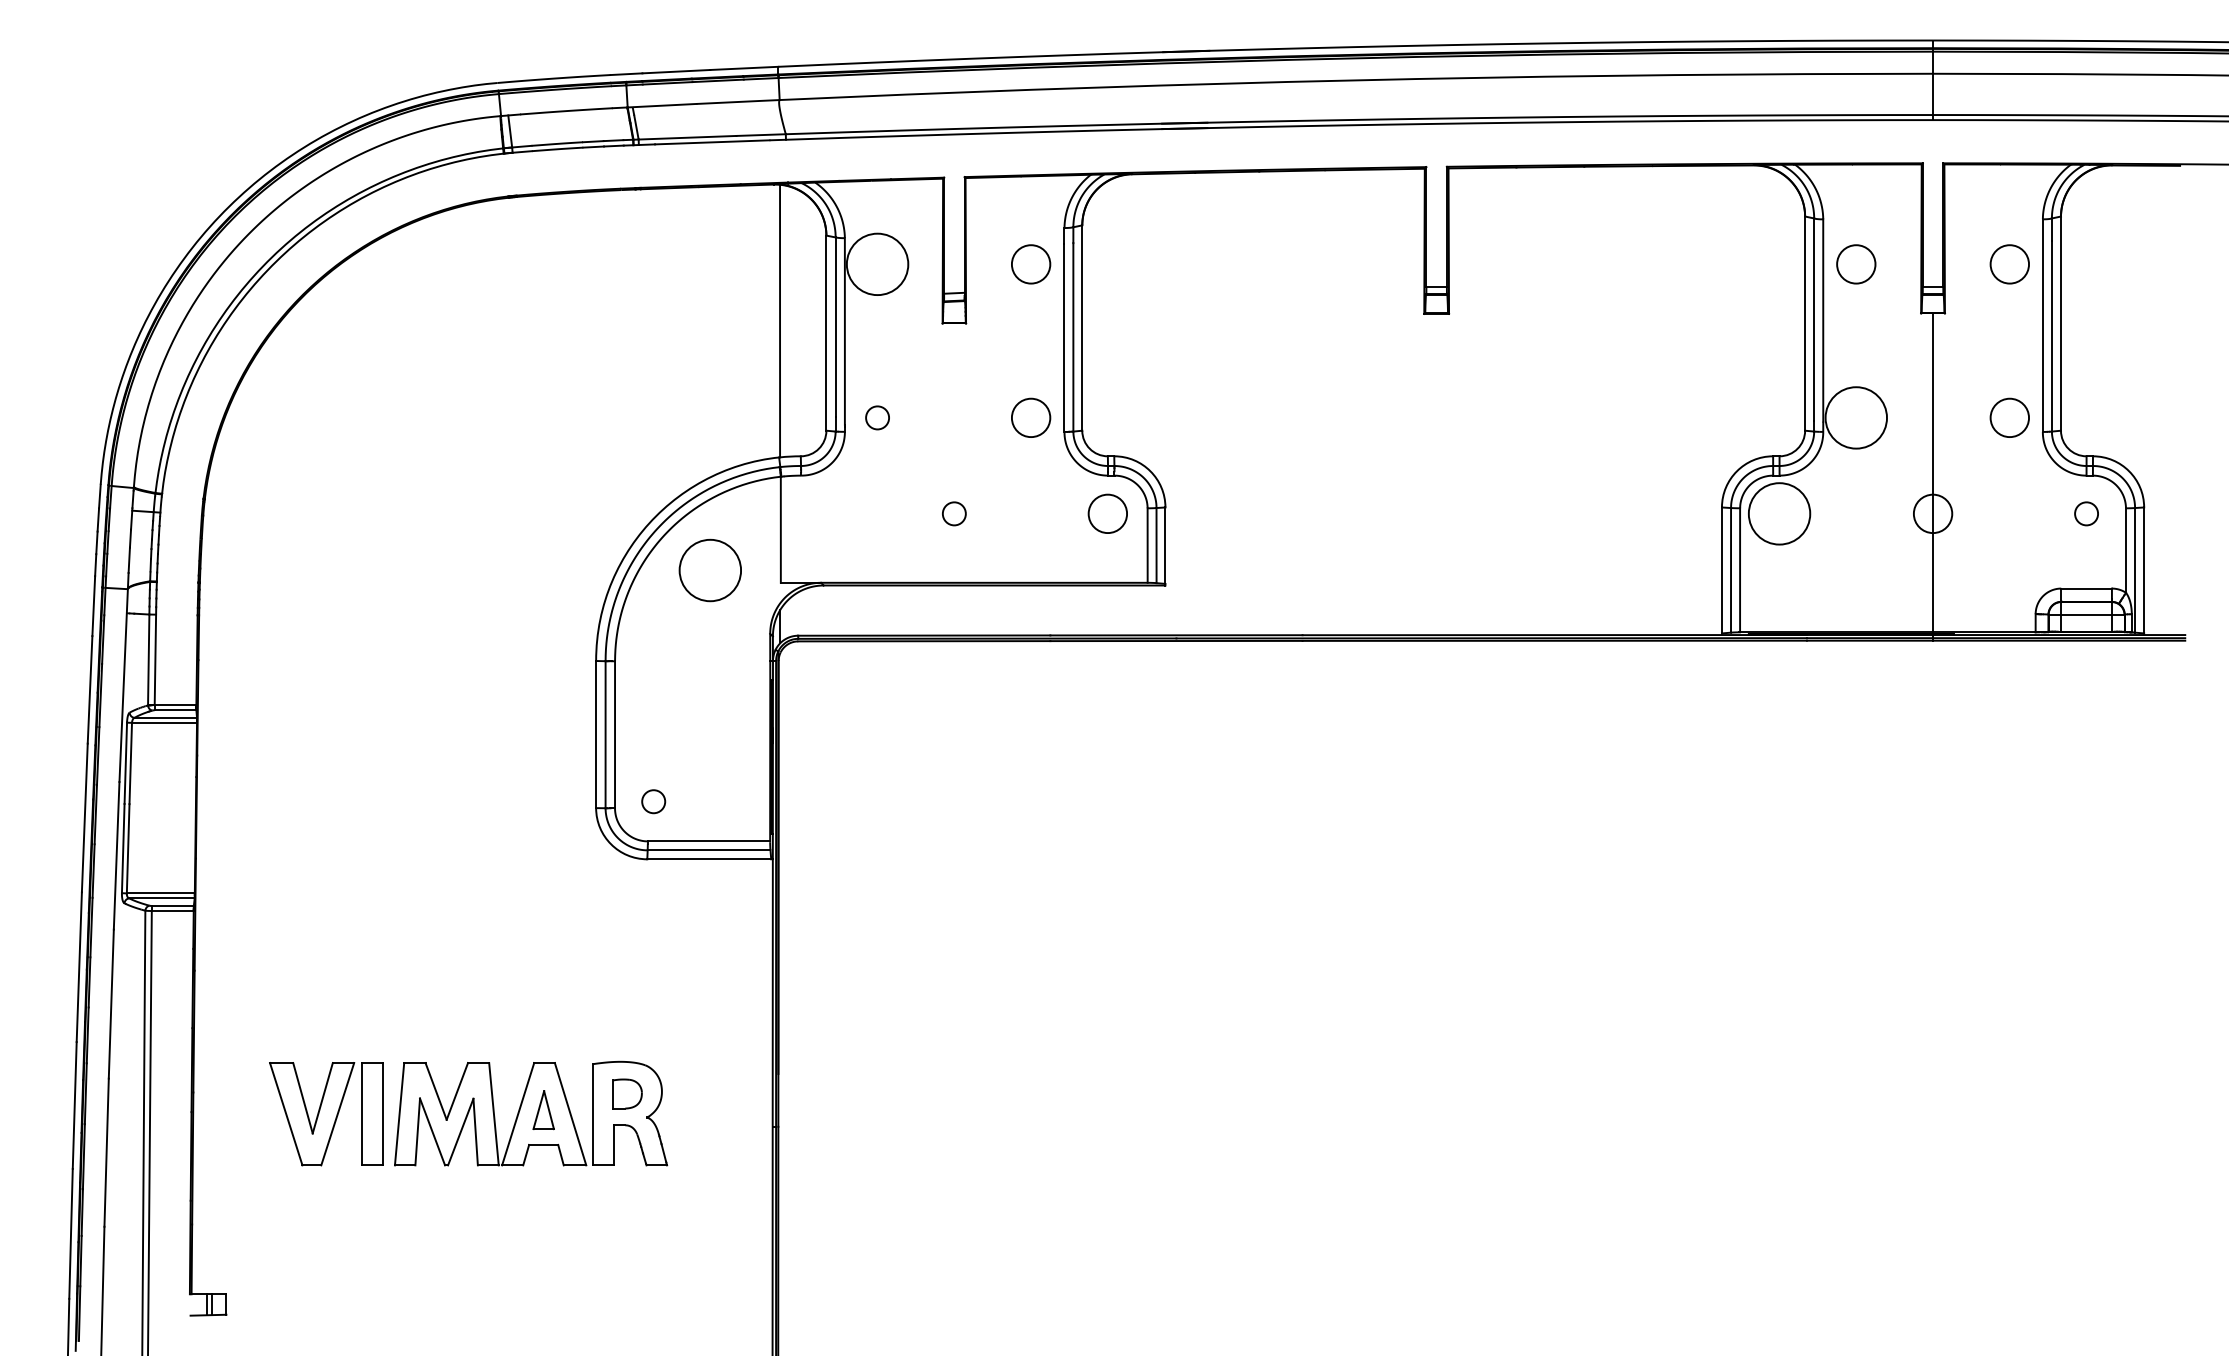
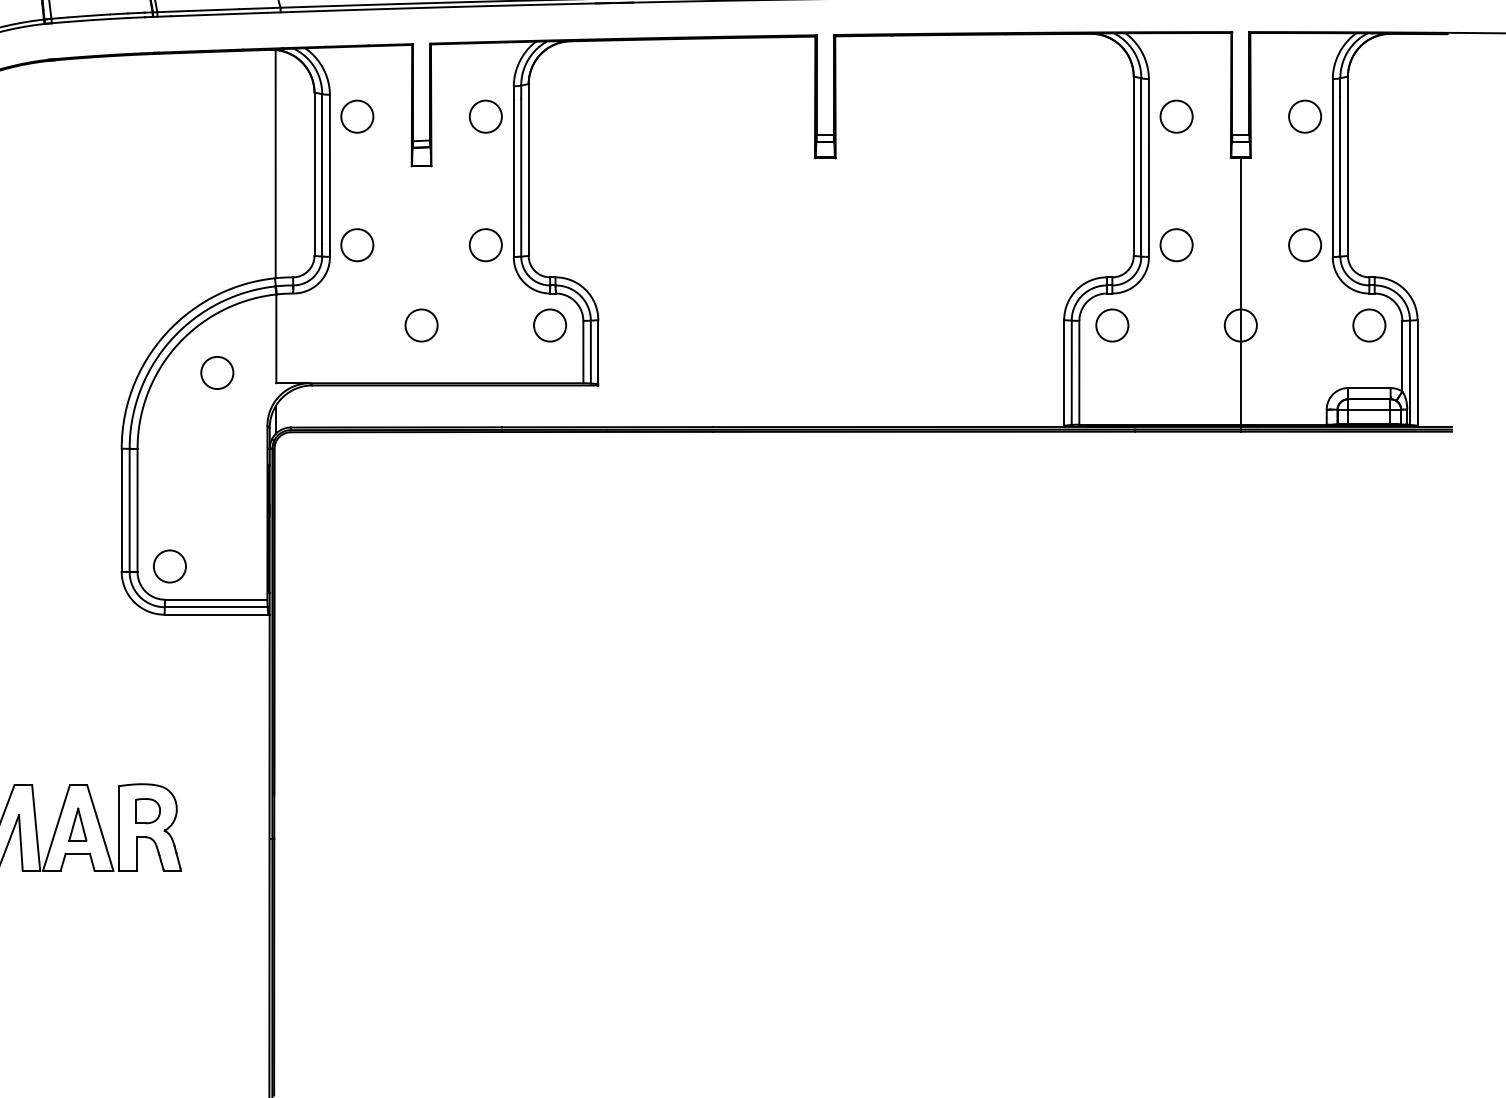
circle: (877, 264) -> (357, 116), size x0.62
circle: (877, 417) -> (357, 244), size x1.67
circle: (1856, 417) -> (1176, 244), size x0.62
circle: (954, 513) -> (421, 325), size x1.67
circle: (1779, 513) -> (1112, 325), size x0.62
circle: (2086, 513) -> (1369, 325), size x1.67
circle: (710, 570) -> (217, 372), size x0.62
circle: (653, 801) -> (169, 566), size x1.67

